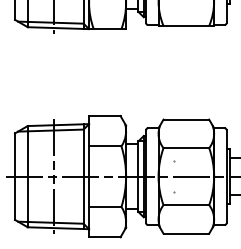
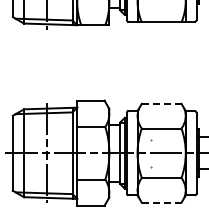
line: (186, 119) -> (161, 103), solid -> dashed
line: (186, 233) -> (161, 202), solid -> dashed

